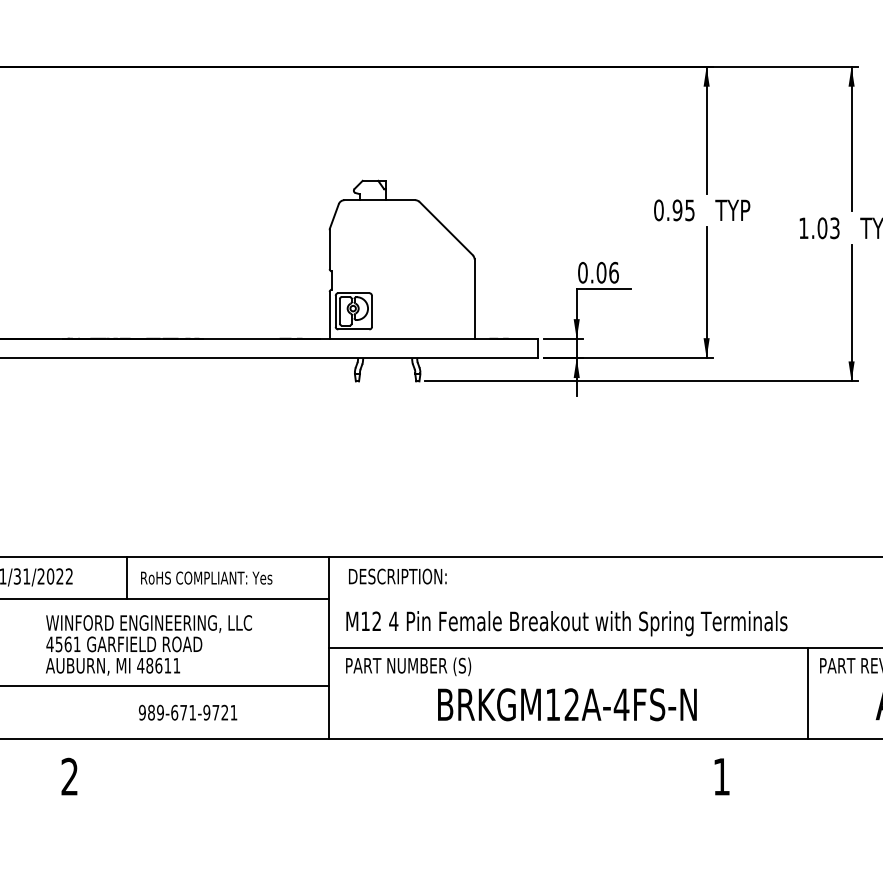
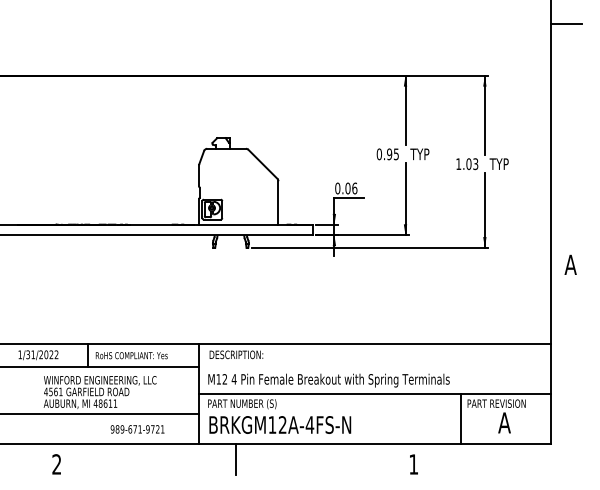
text: (567, 703) -> (280, 424), moved
text: (187, 712) -> (137, 429), moved
line: (396, 767) -> (235, 459), added

